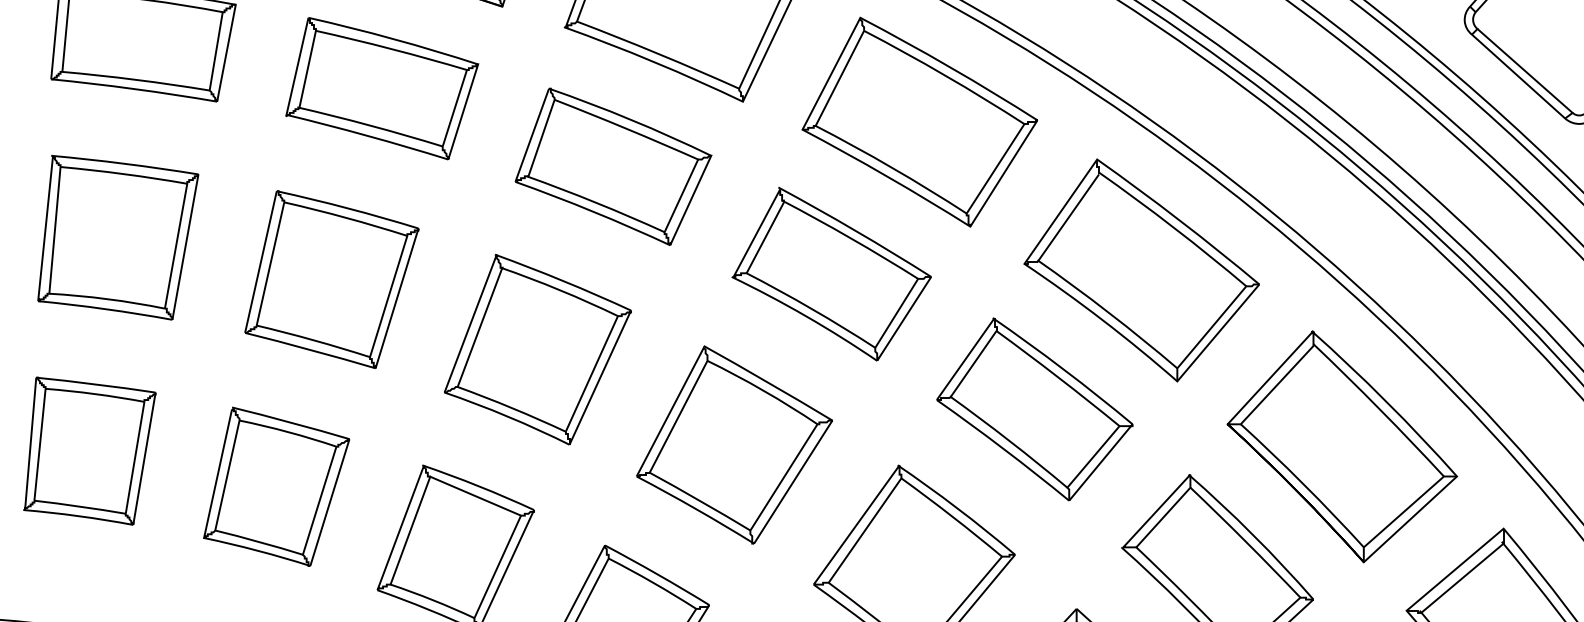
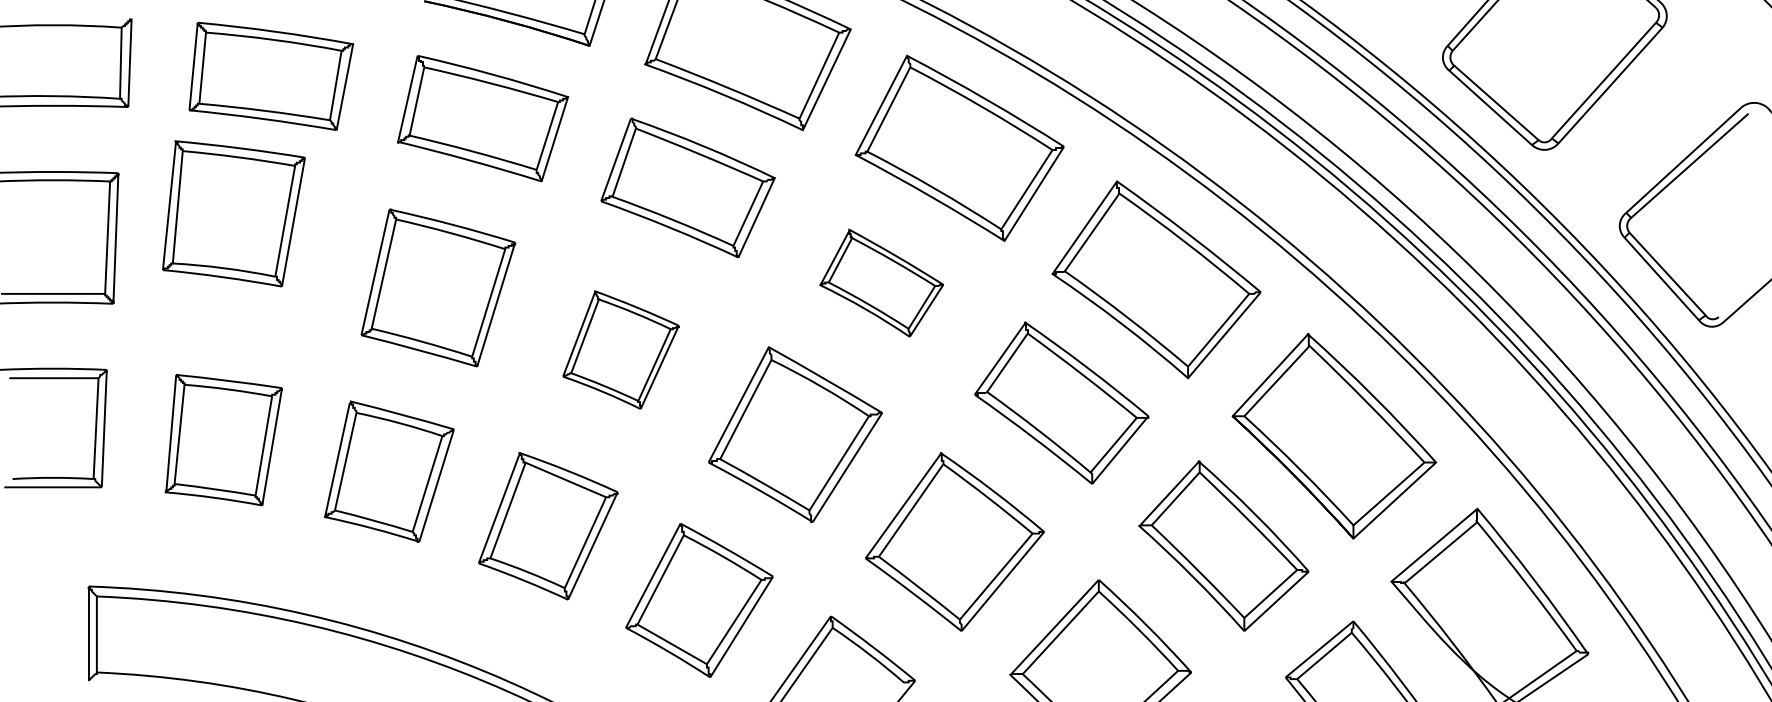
part: (117, 237) -> (233, 213), moved
part: (831, 273) -> (881, 282), size x0.7
part: (537, 349) -> (620, 349), size x0.7

